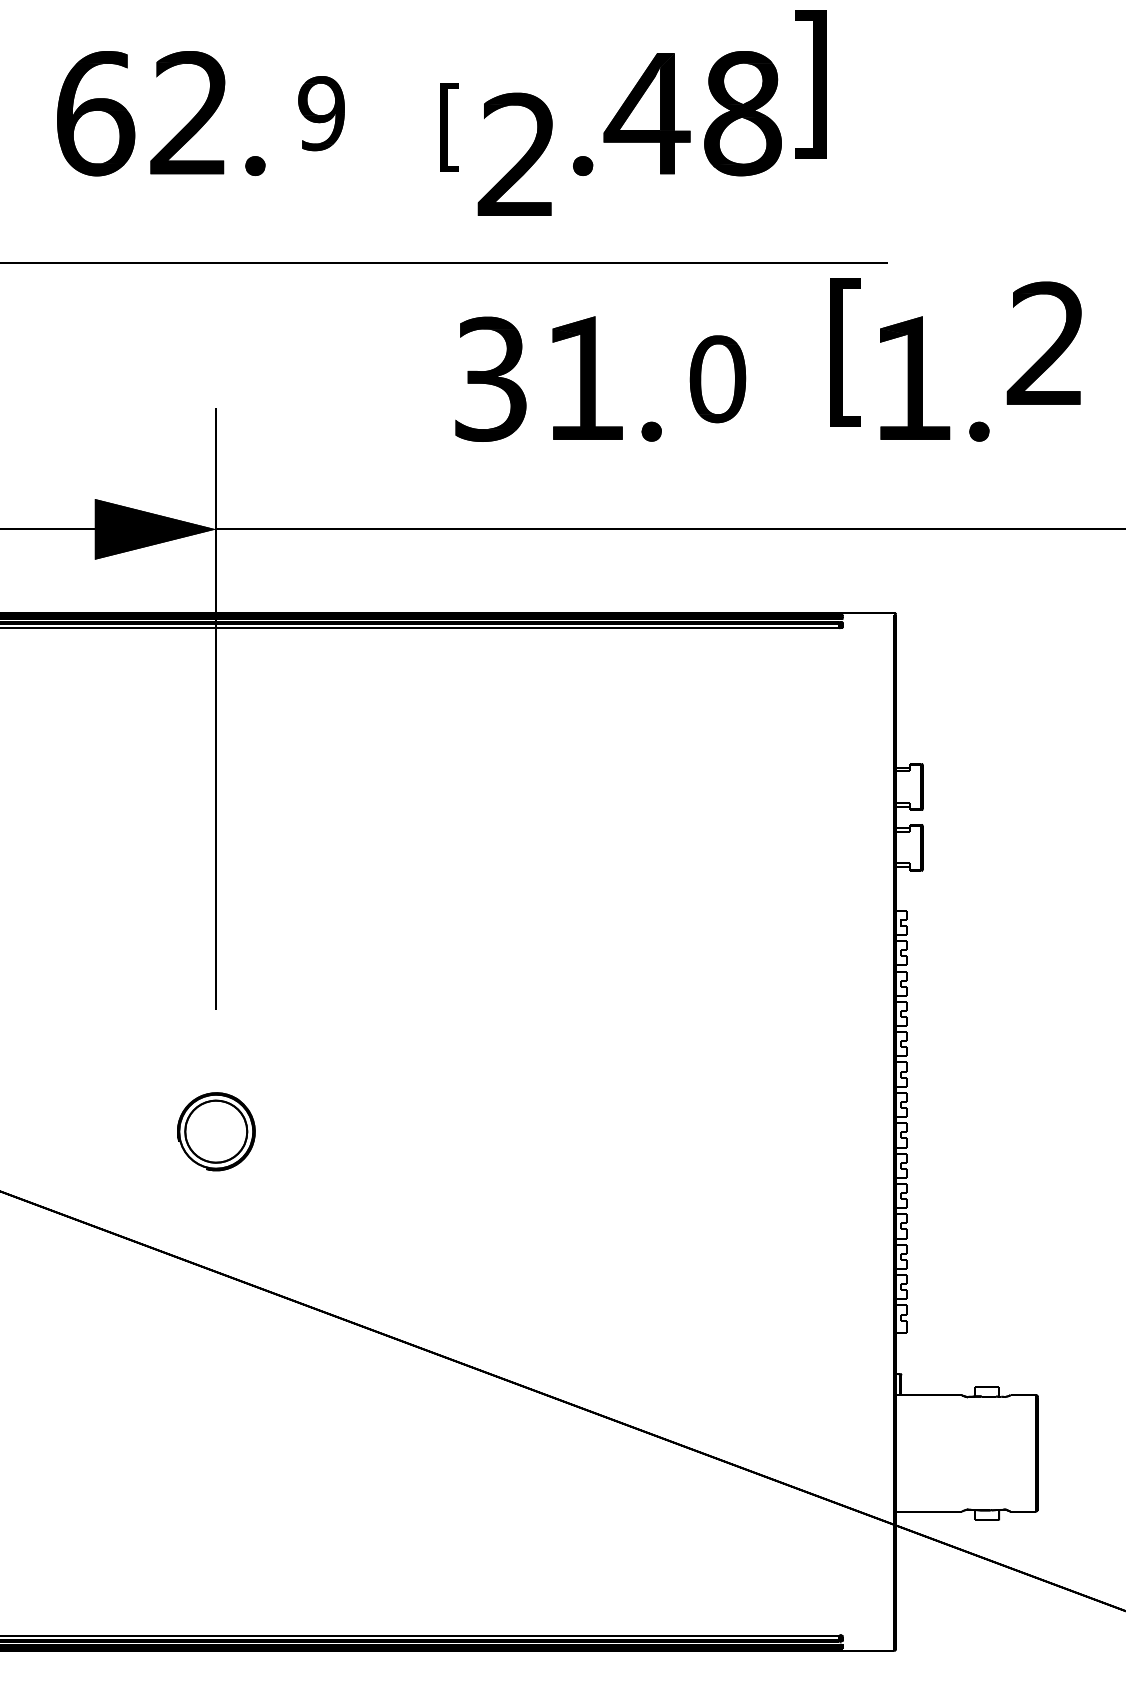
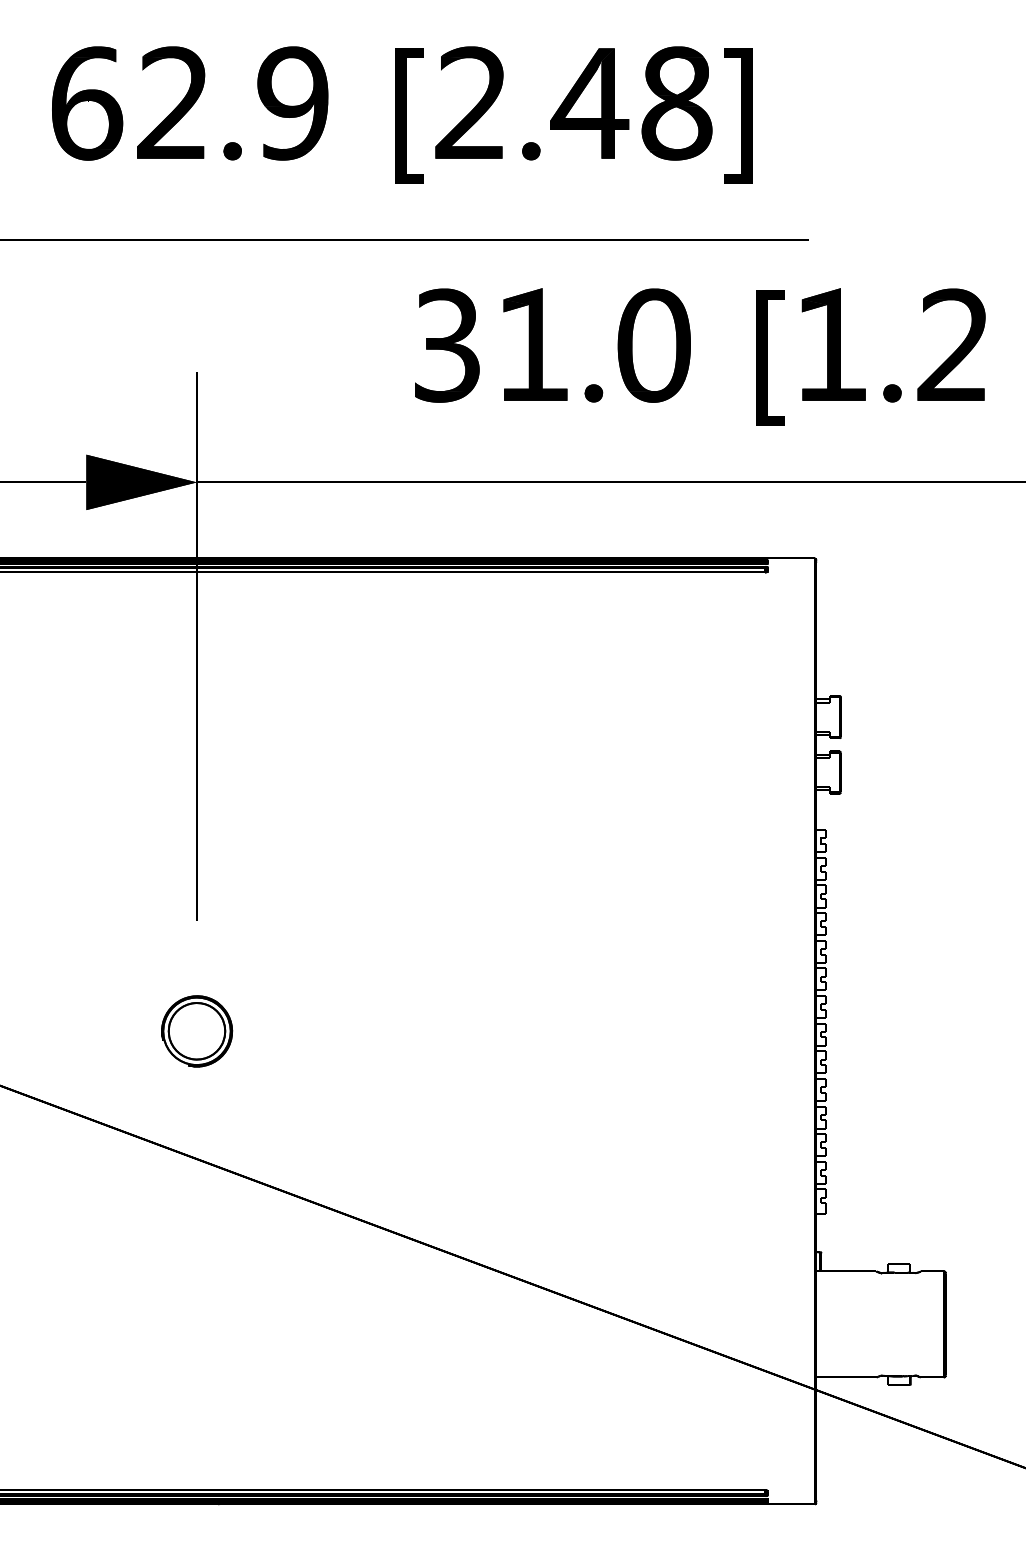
part: (810, 83) -> (738, 115), moved
part: (321, 113) -> (292, 103), size x1.67
part: (449, 126) -> (409, 115), size x1.67
part: (521, 157) -> (475, 105), moved
part: (1049, 348) -> (956, 349), moved
part: (845, 351) -> (770, 357), moved
part: (717, 379) -> (653, 345), size x1.43

